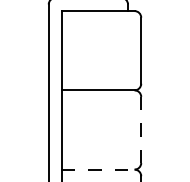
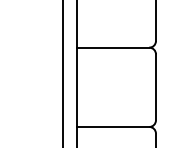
line: (141, 130) -> (156, 87), dashed -> solid
line: (98, 169) -> (113, 126), dashed -> solid

